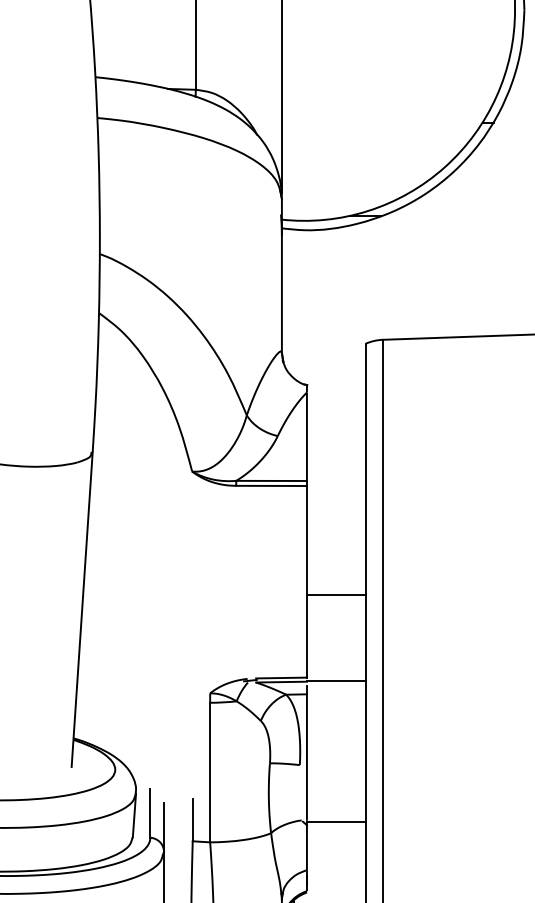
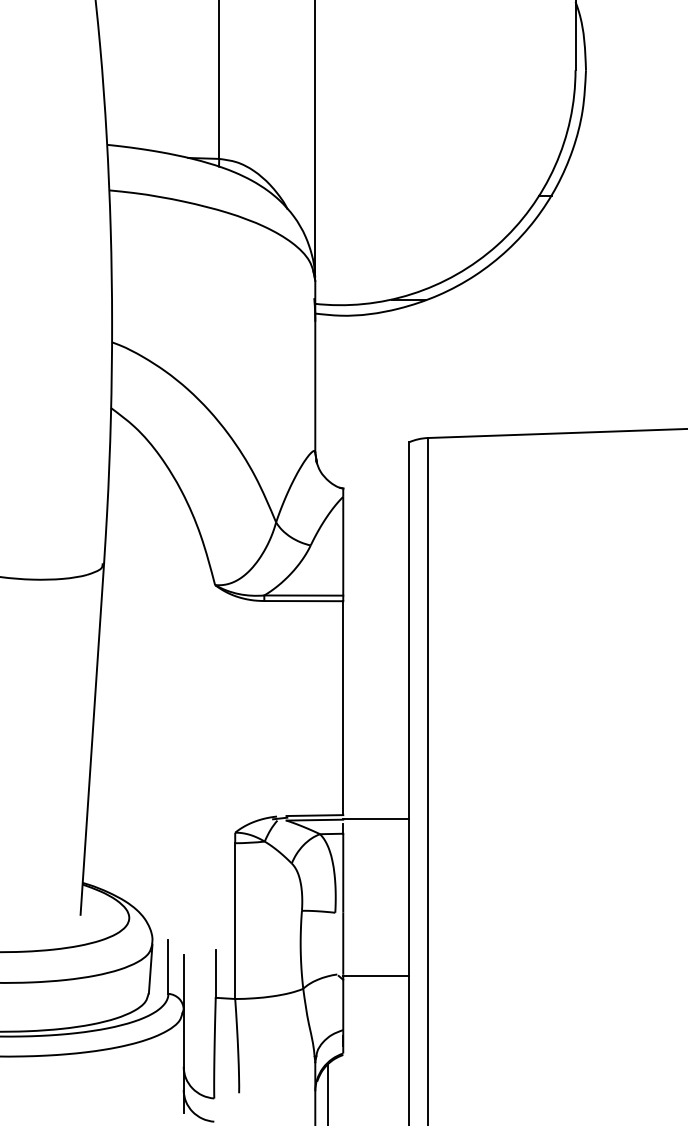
line: (336, 594) -> (376, 722), removed

